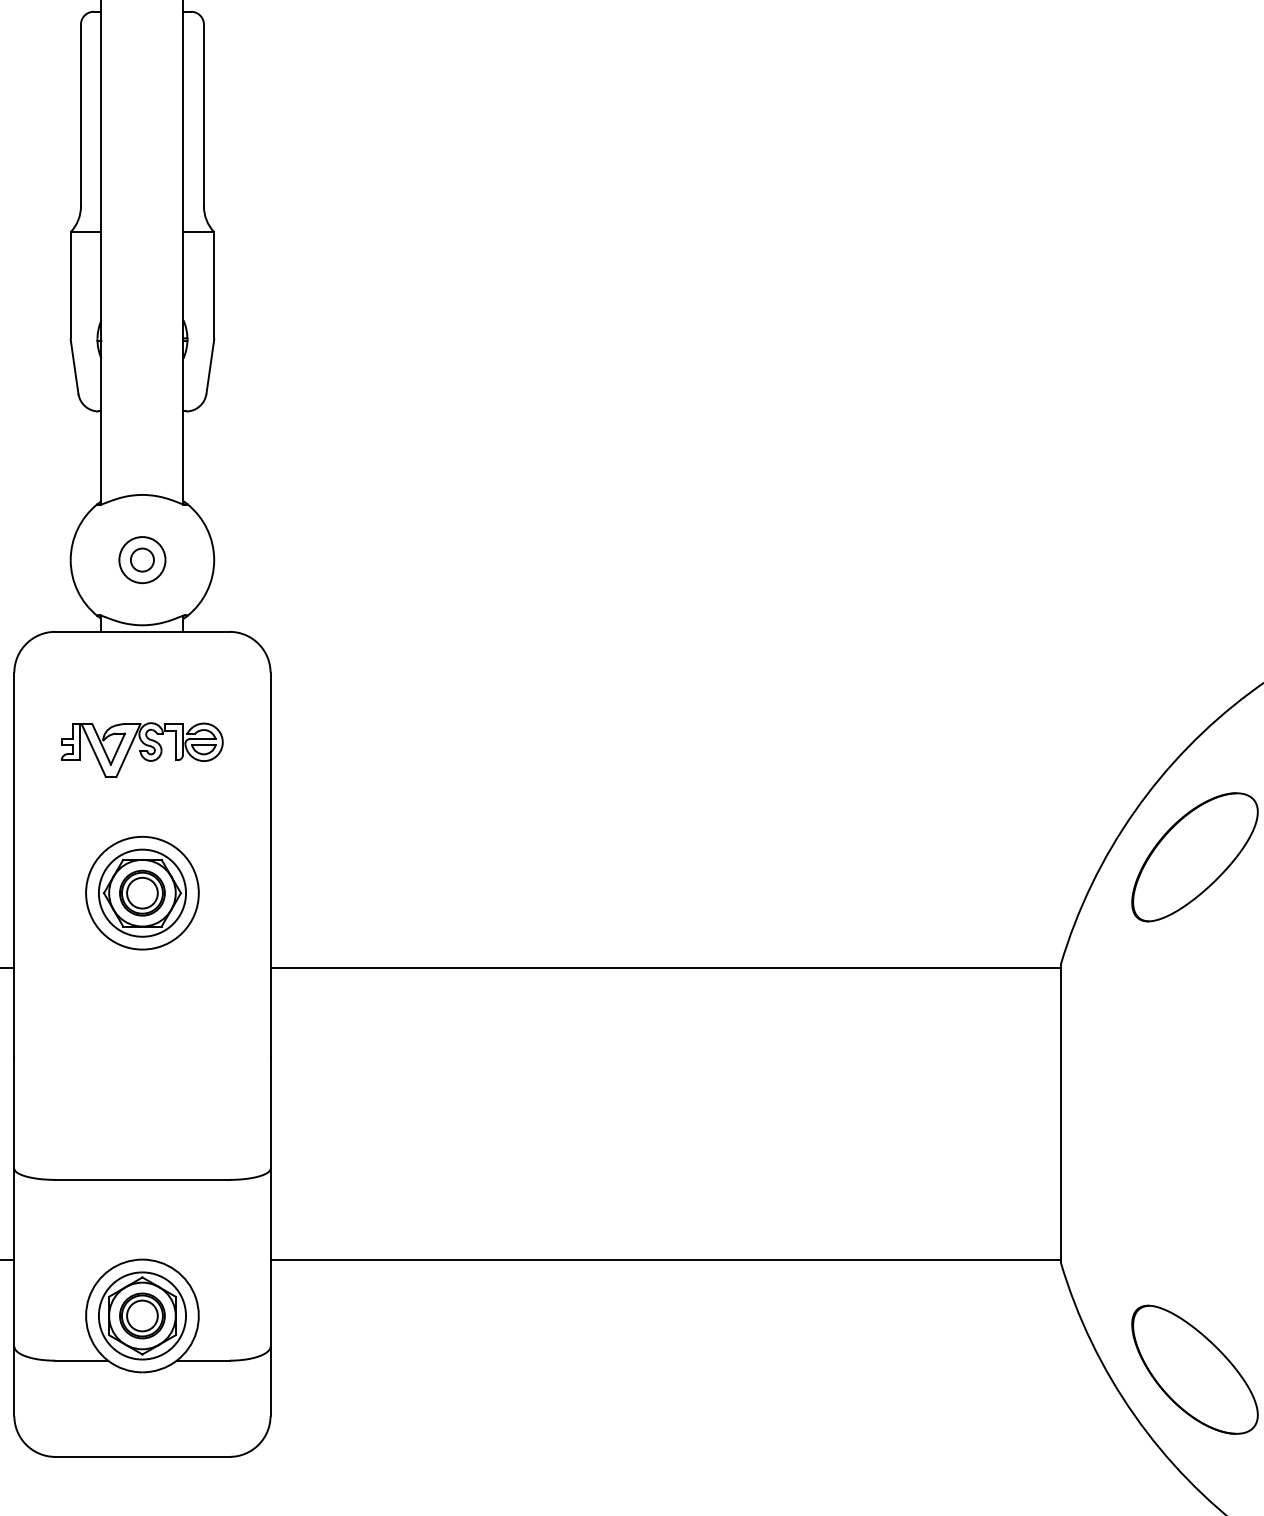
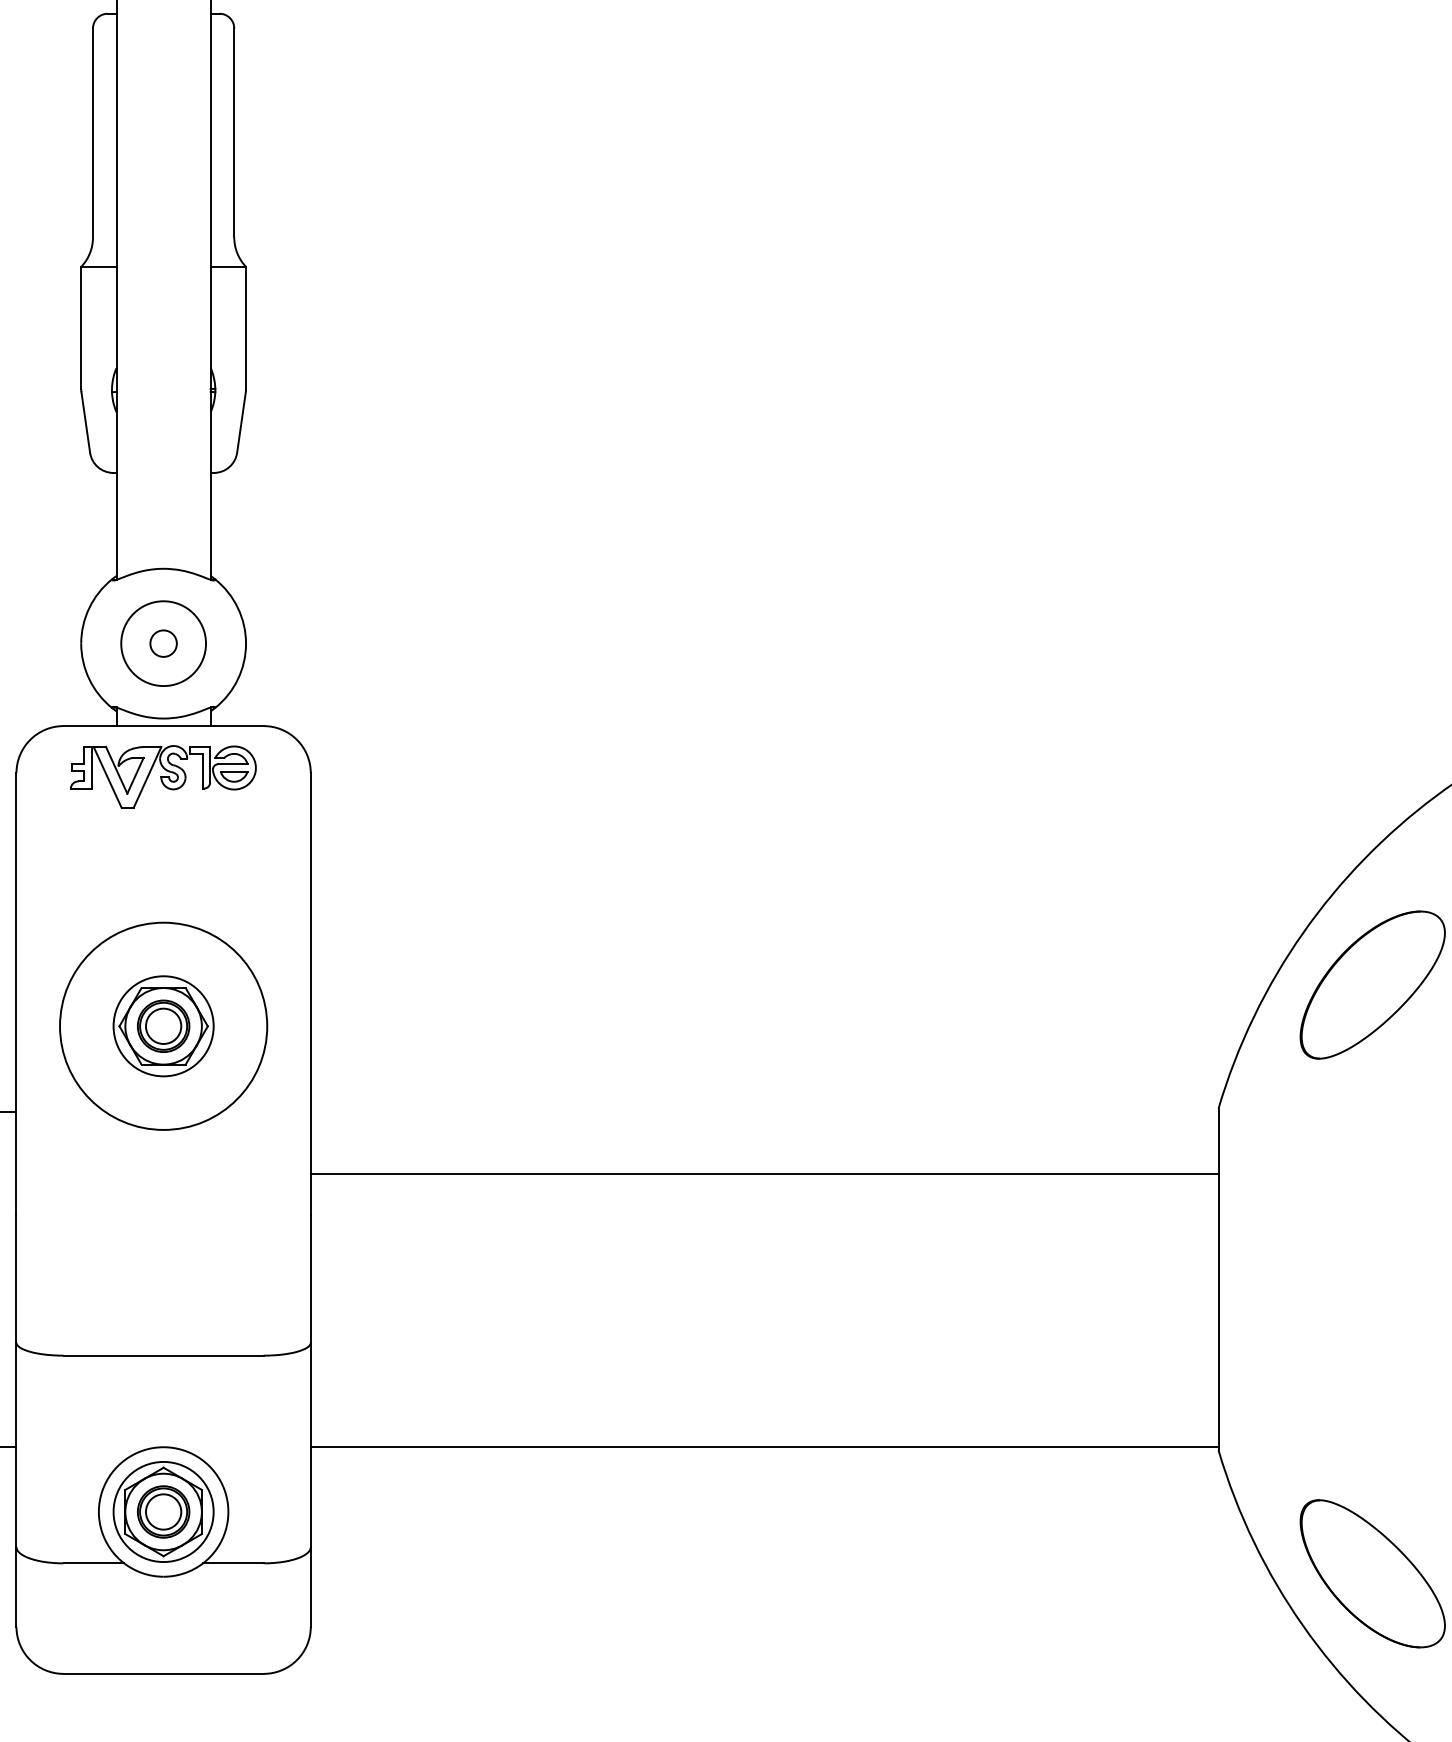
circle: (142, 559) -> (163, 643), size x1.6
part: (142, 749) -> (163, 776), moved
circle: (142, 893) -> (163, 1026), size x1.6
line: (665, 967) -> (764, 1173), moved

